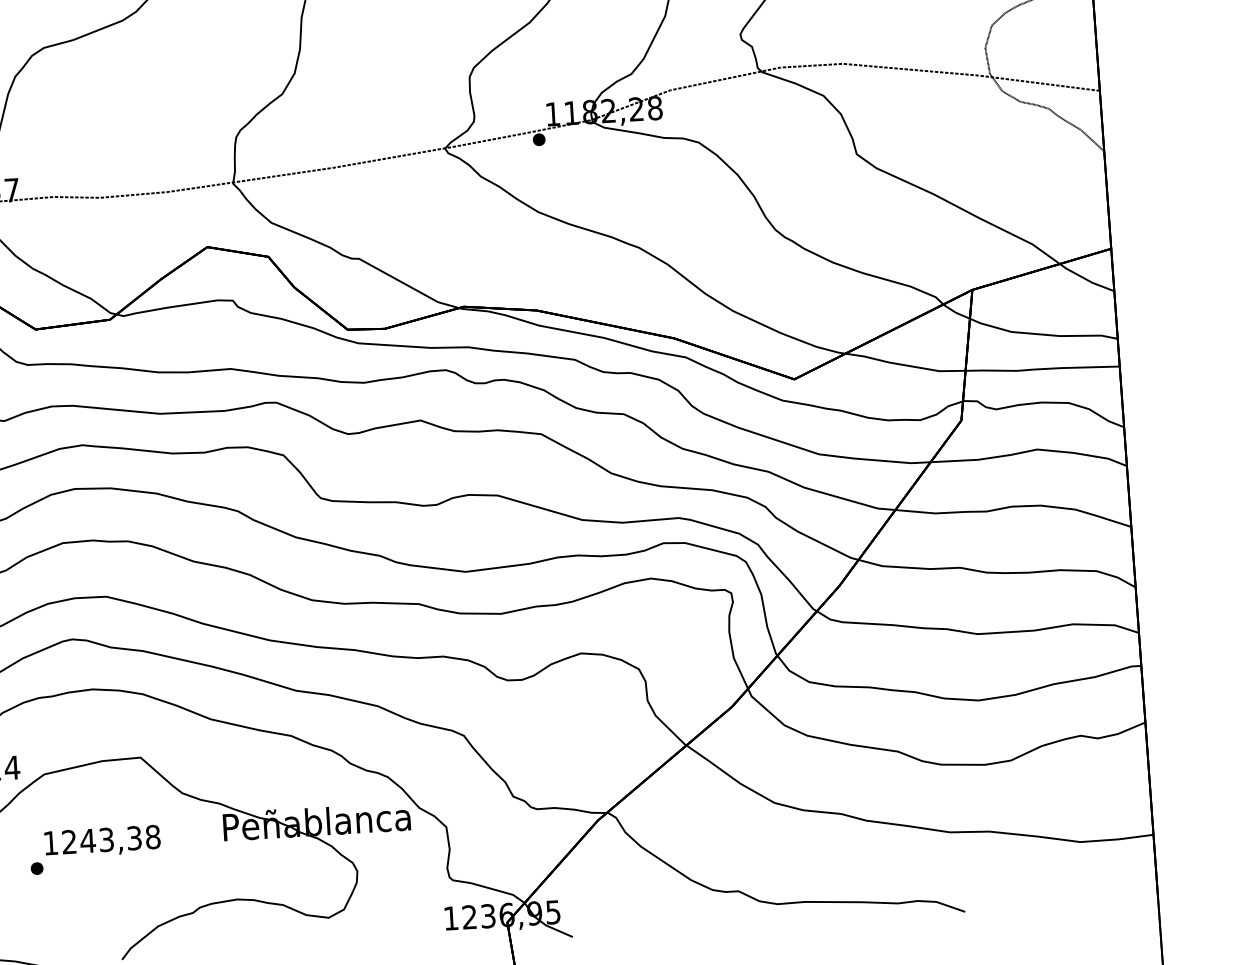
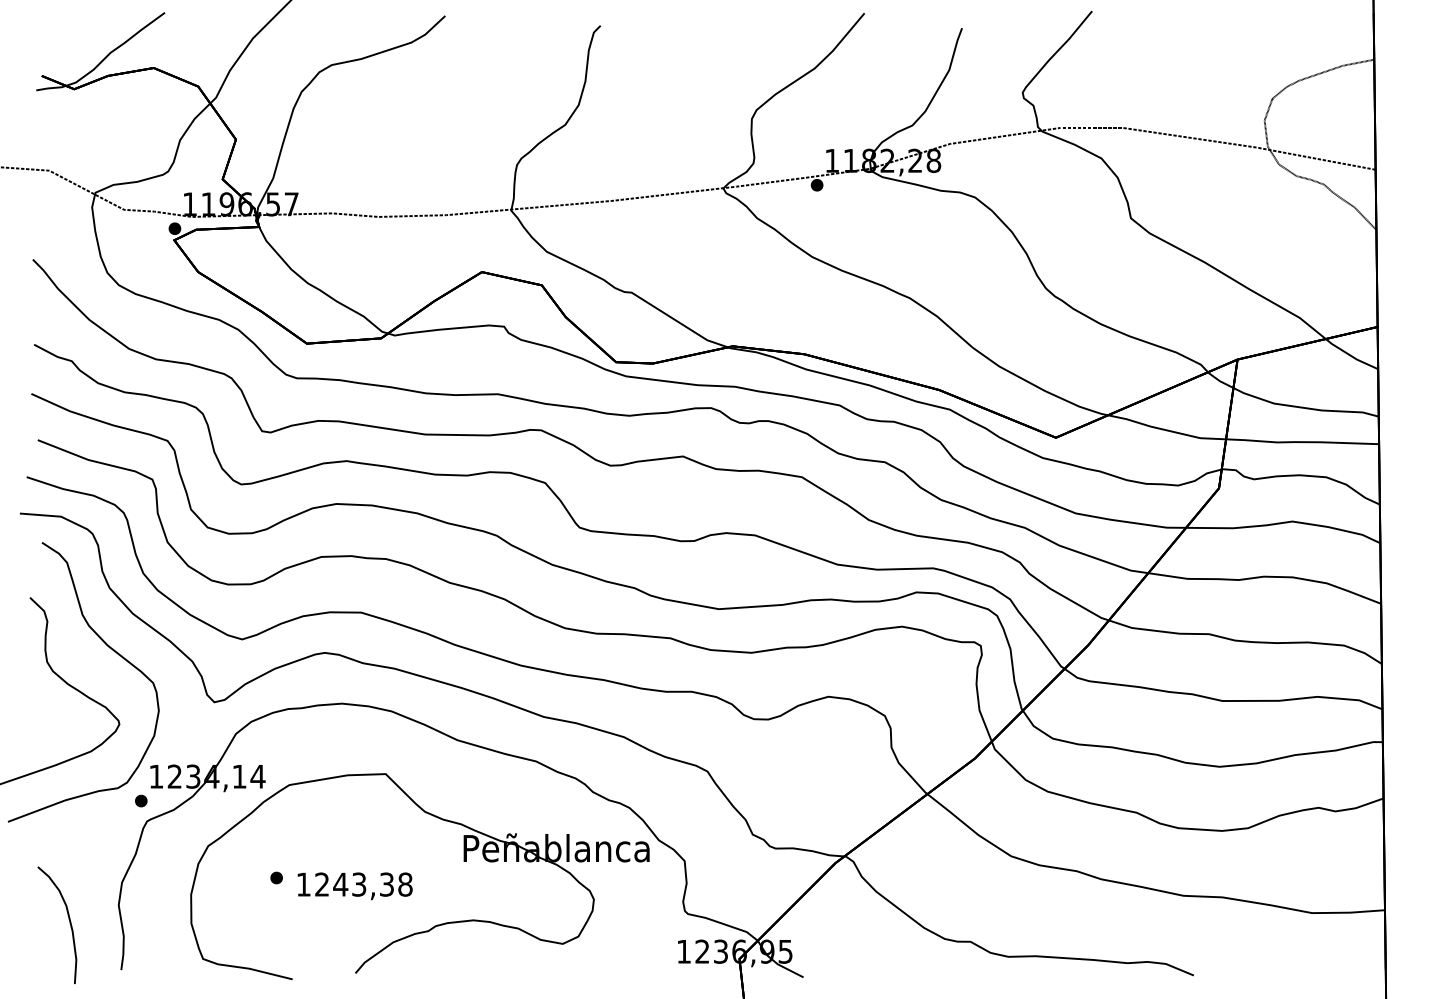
text: (101, 842) -> (354, 886), moved

